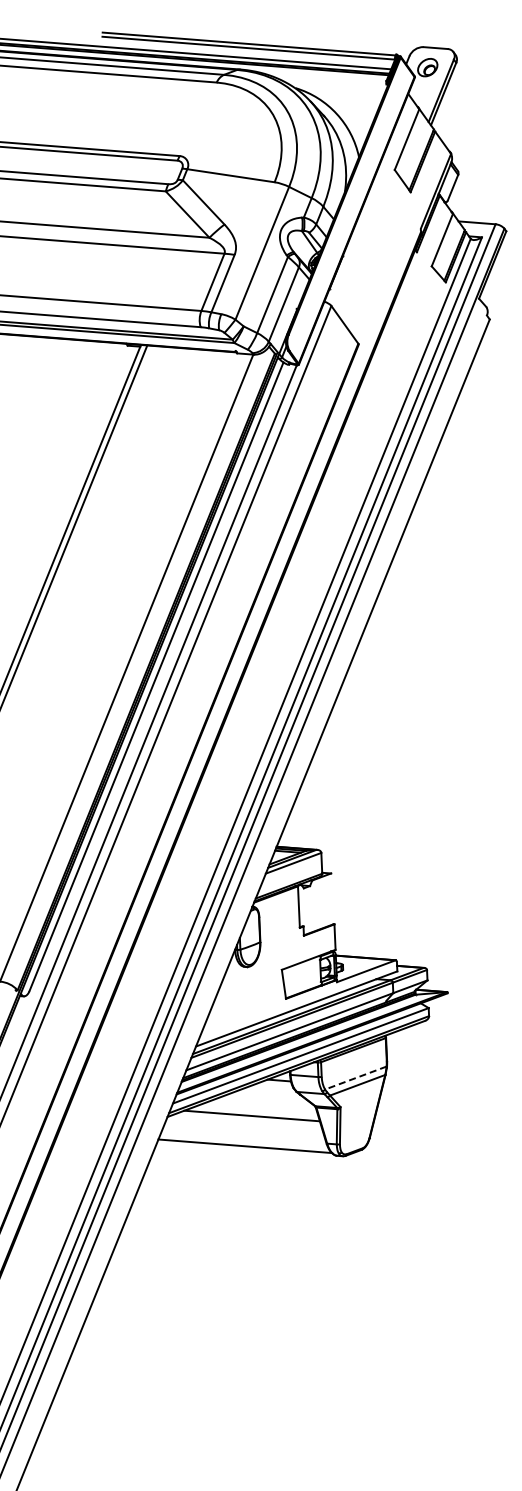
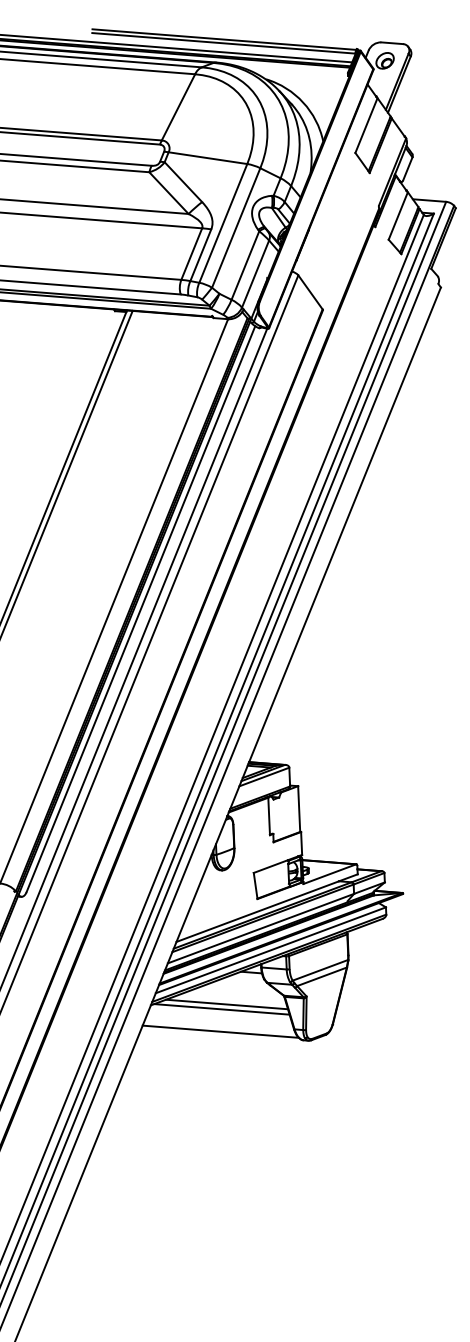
line: (197, 119) -> (177, 107), added
line: (247, 248) -> (222, 223), added
line: (332, 898) -> (299, 808), added
line: (355, 1078) -> (320, 970), dashed -> solid
line: (246, 1121) -> (221, 1009), added

